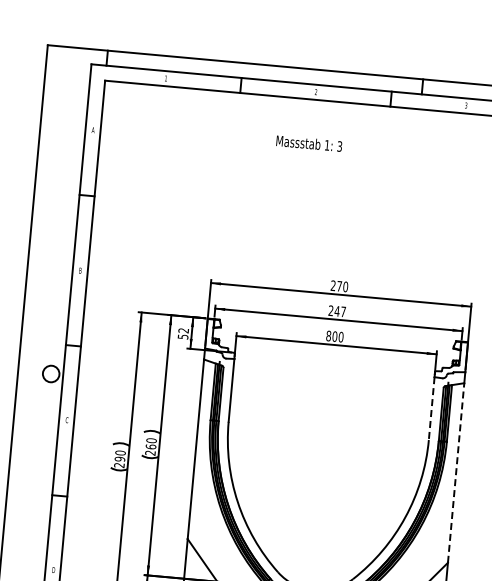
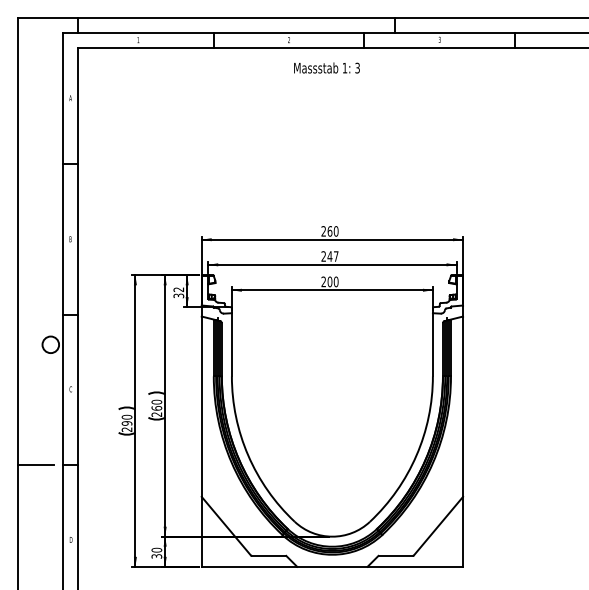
text: (308, 143) -> (326, 67), moved
text: (339, 286) -> (329, 231), 270 -> 260
text: (328, 335) -> (323, 281), 800 -> 200
text: (182, 336) -> (178, 295), 52 -> 32
line: (431, 408) -> (432, 344), dashed -> solid
line: (456, 472) -> (463, 406), dashed -> solid
line: (25, 492) -> (35, 465), added

